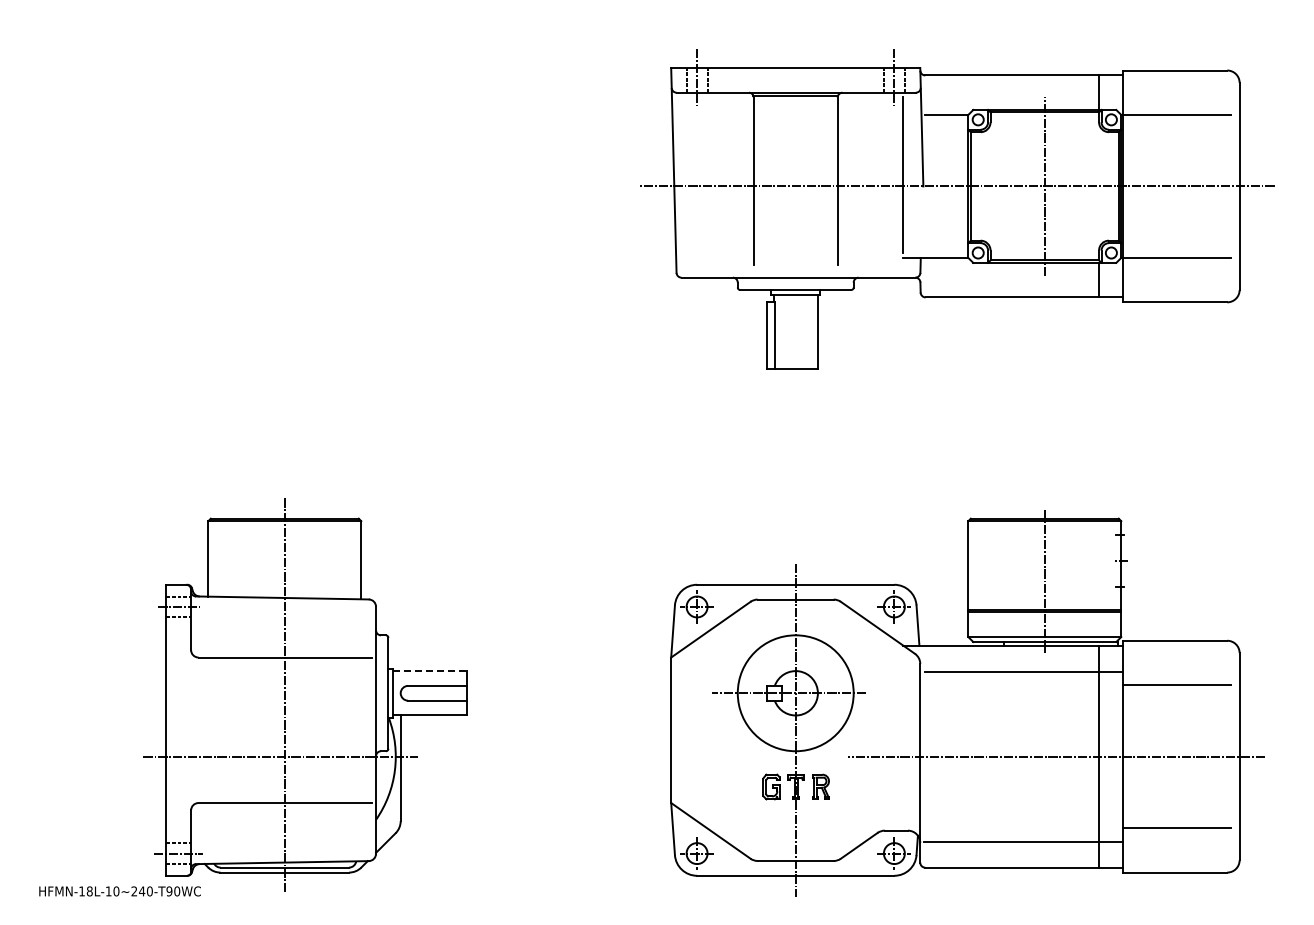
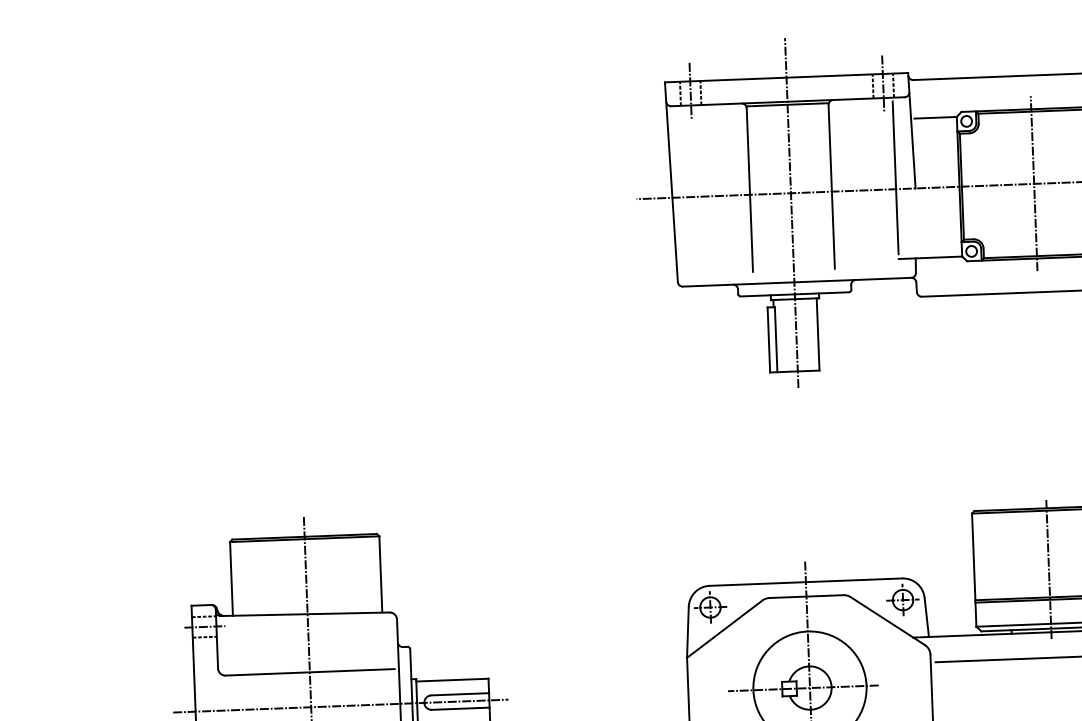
line: (795, 206) -> (791, 212), added
line: (430, 671) -> (452, 680), dashed -> solid
line: (314, 693) -> (340, 706), added

